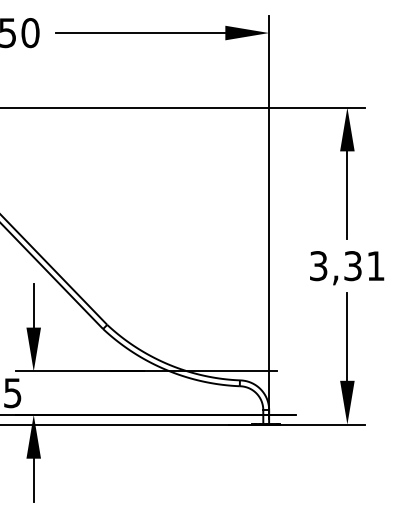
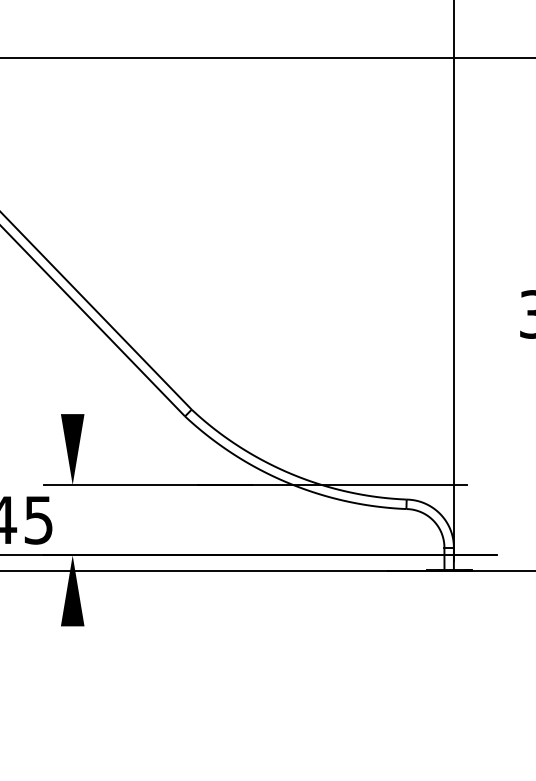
line: (33, 305) -> (72, 378), removed
line: (33, 480) -> (72, 661), removed

